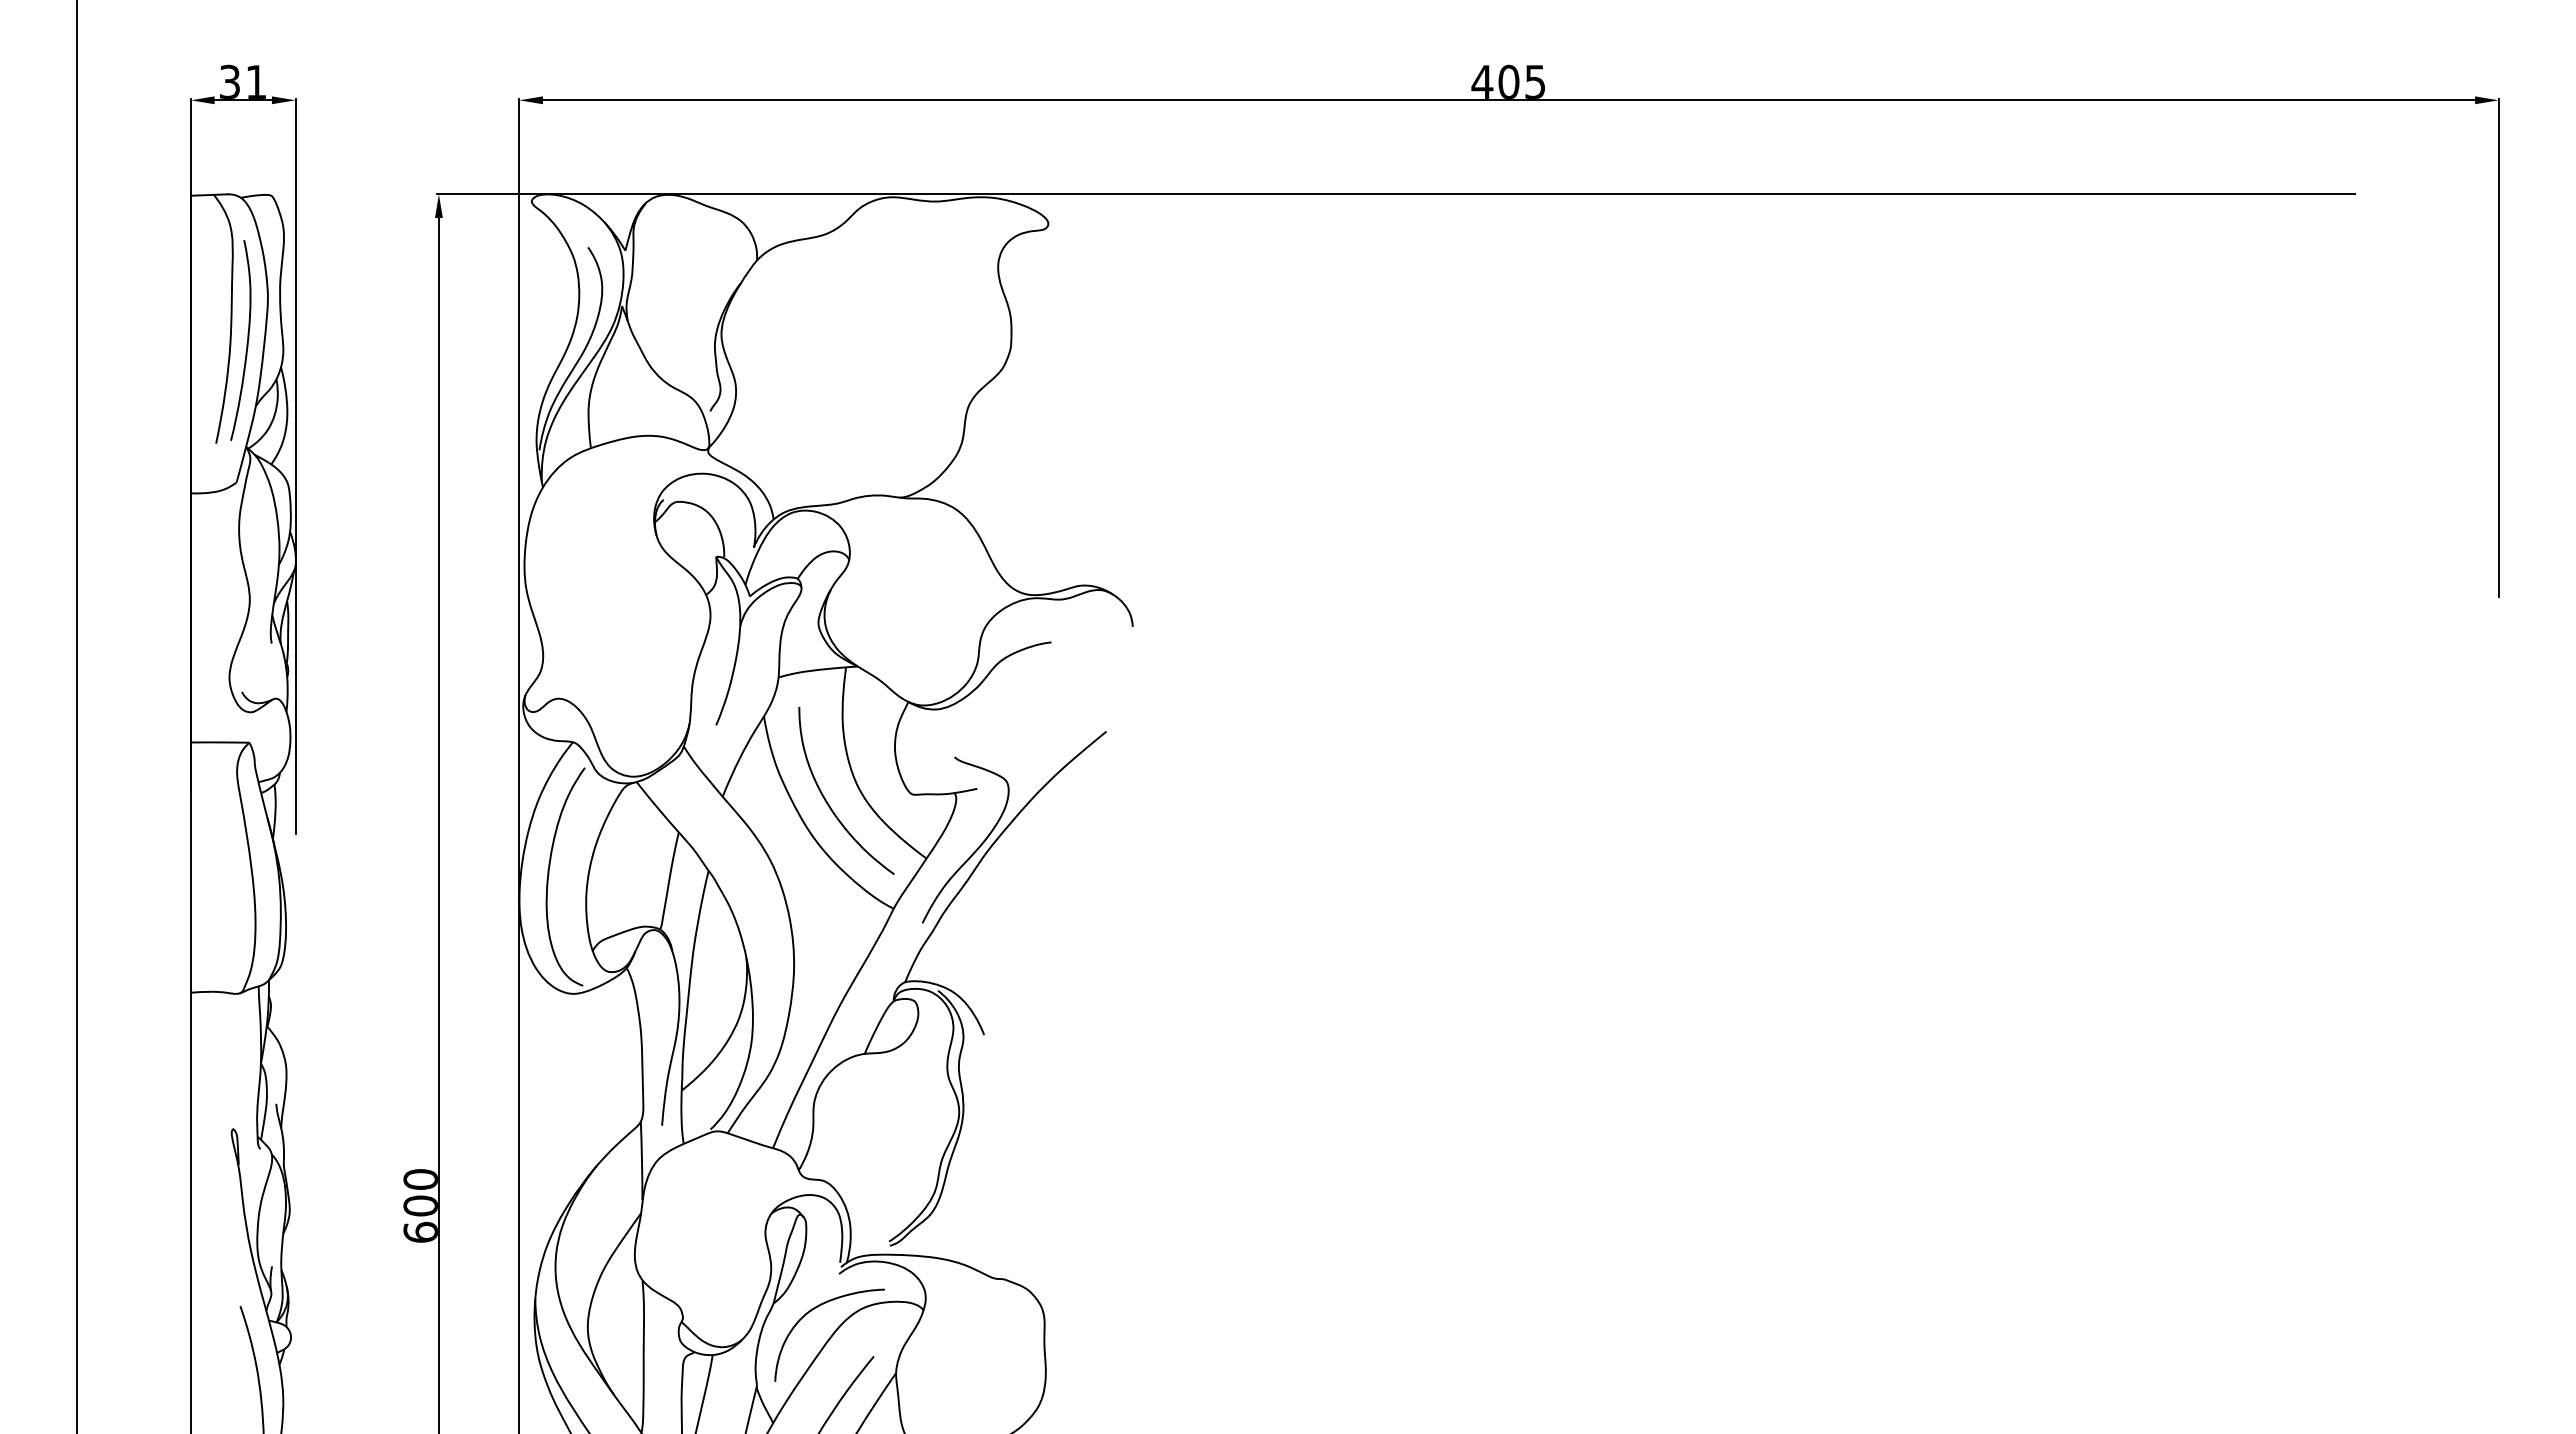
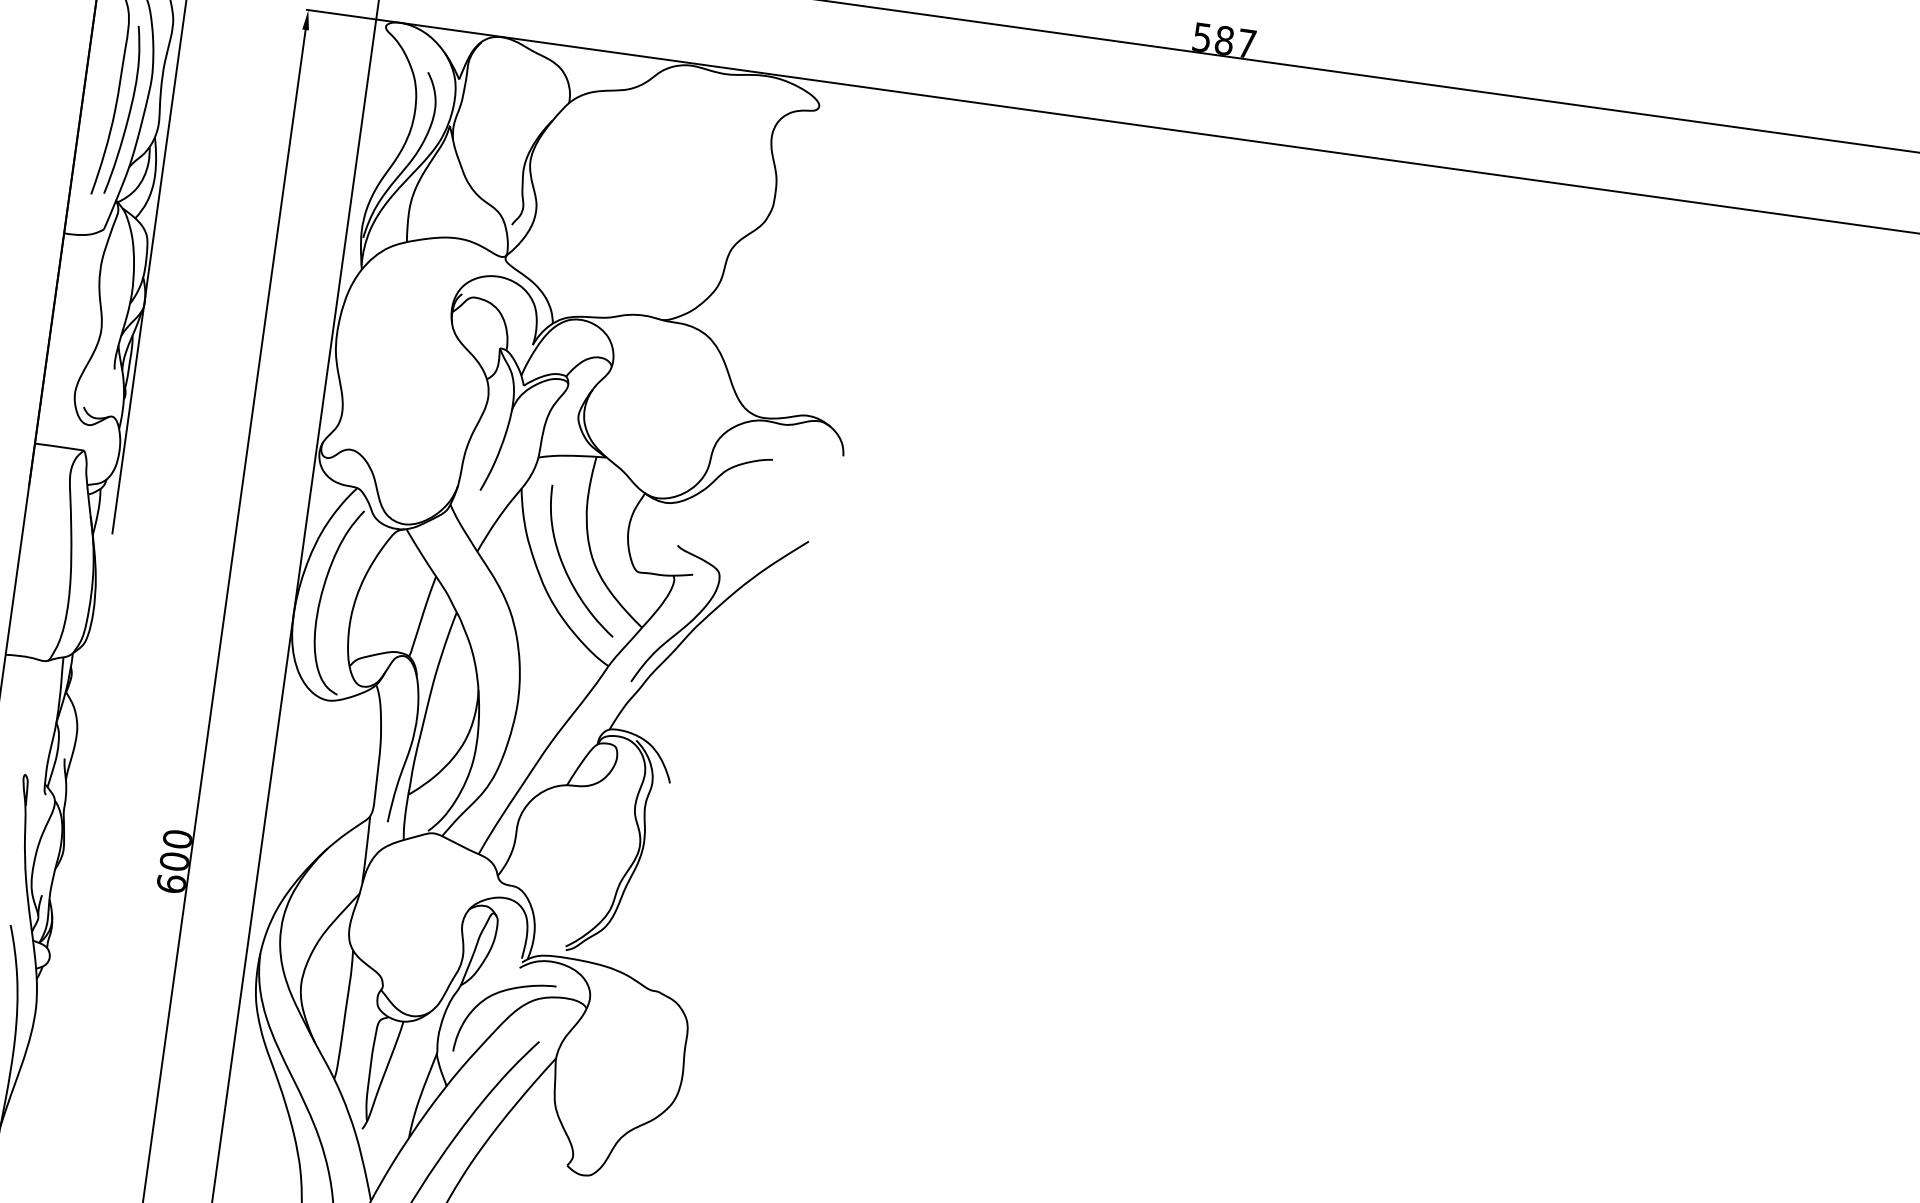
text: (1508, 81) -> (1224, 40), 405 -> 587

